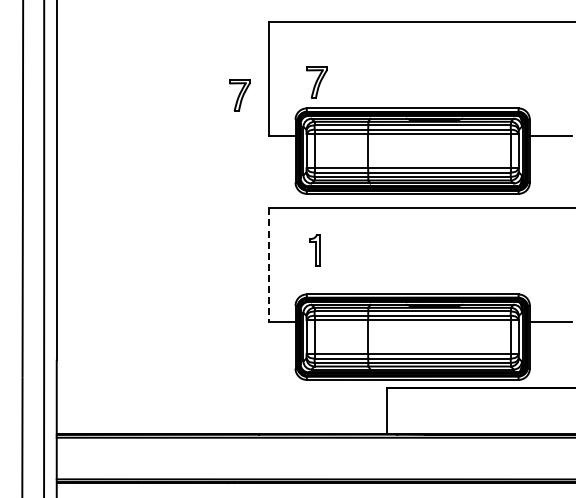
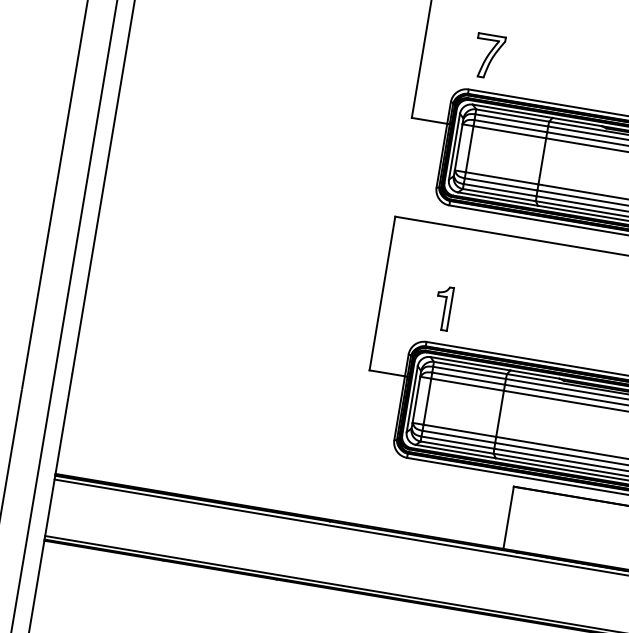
part: (239, 95) -> (380, 56), removed
part: (314, 250) -> (442, 308), moved
line: (269, 265) -> (382, 294), dashed -> solid

